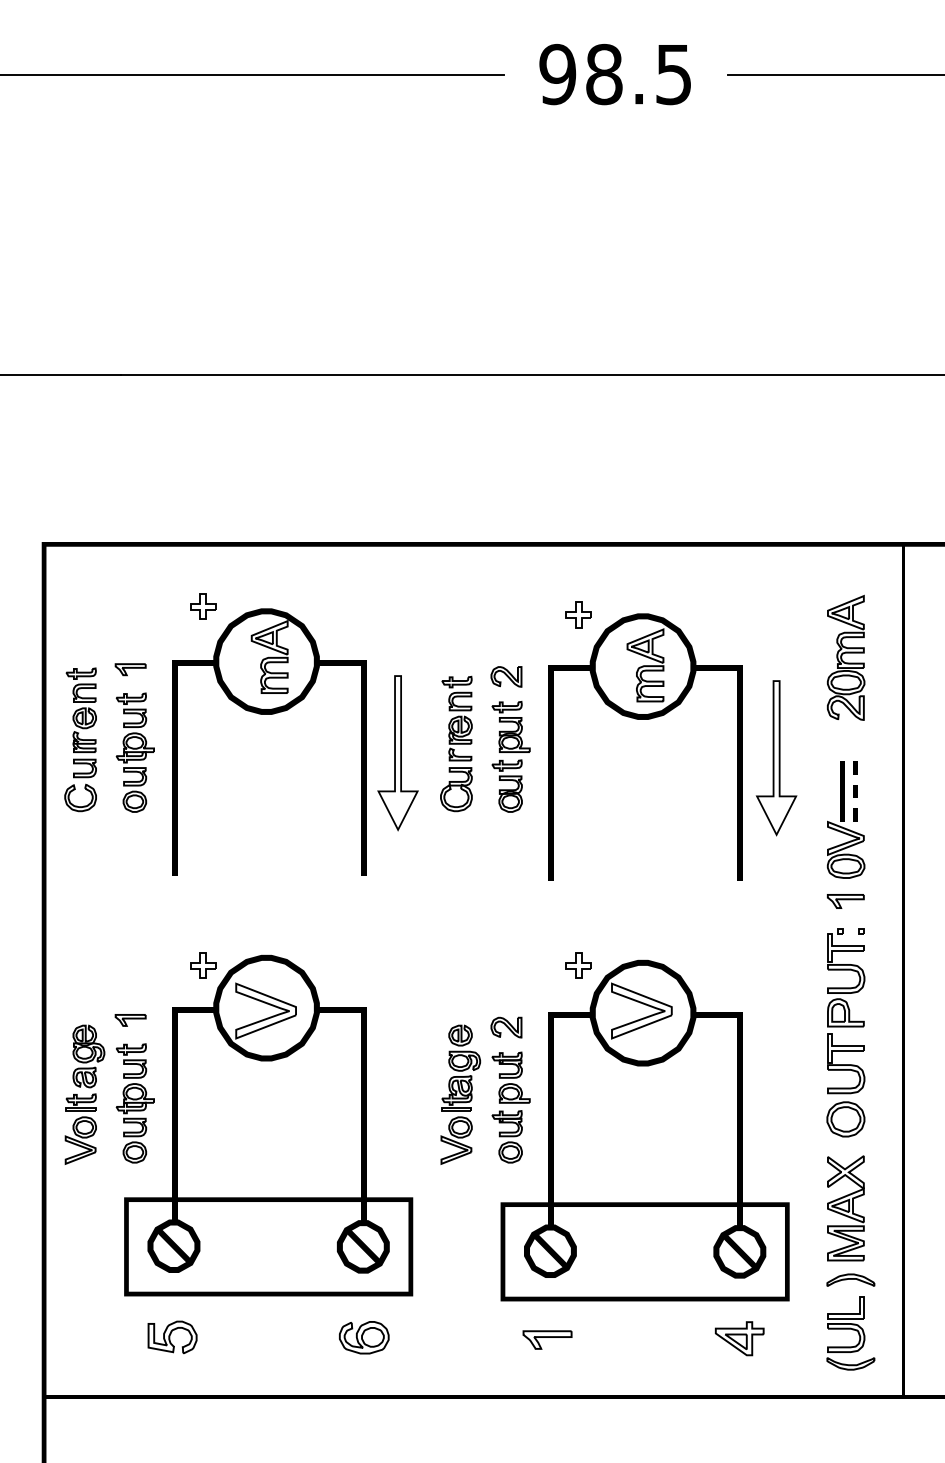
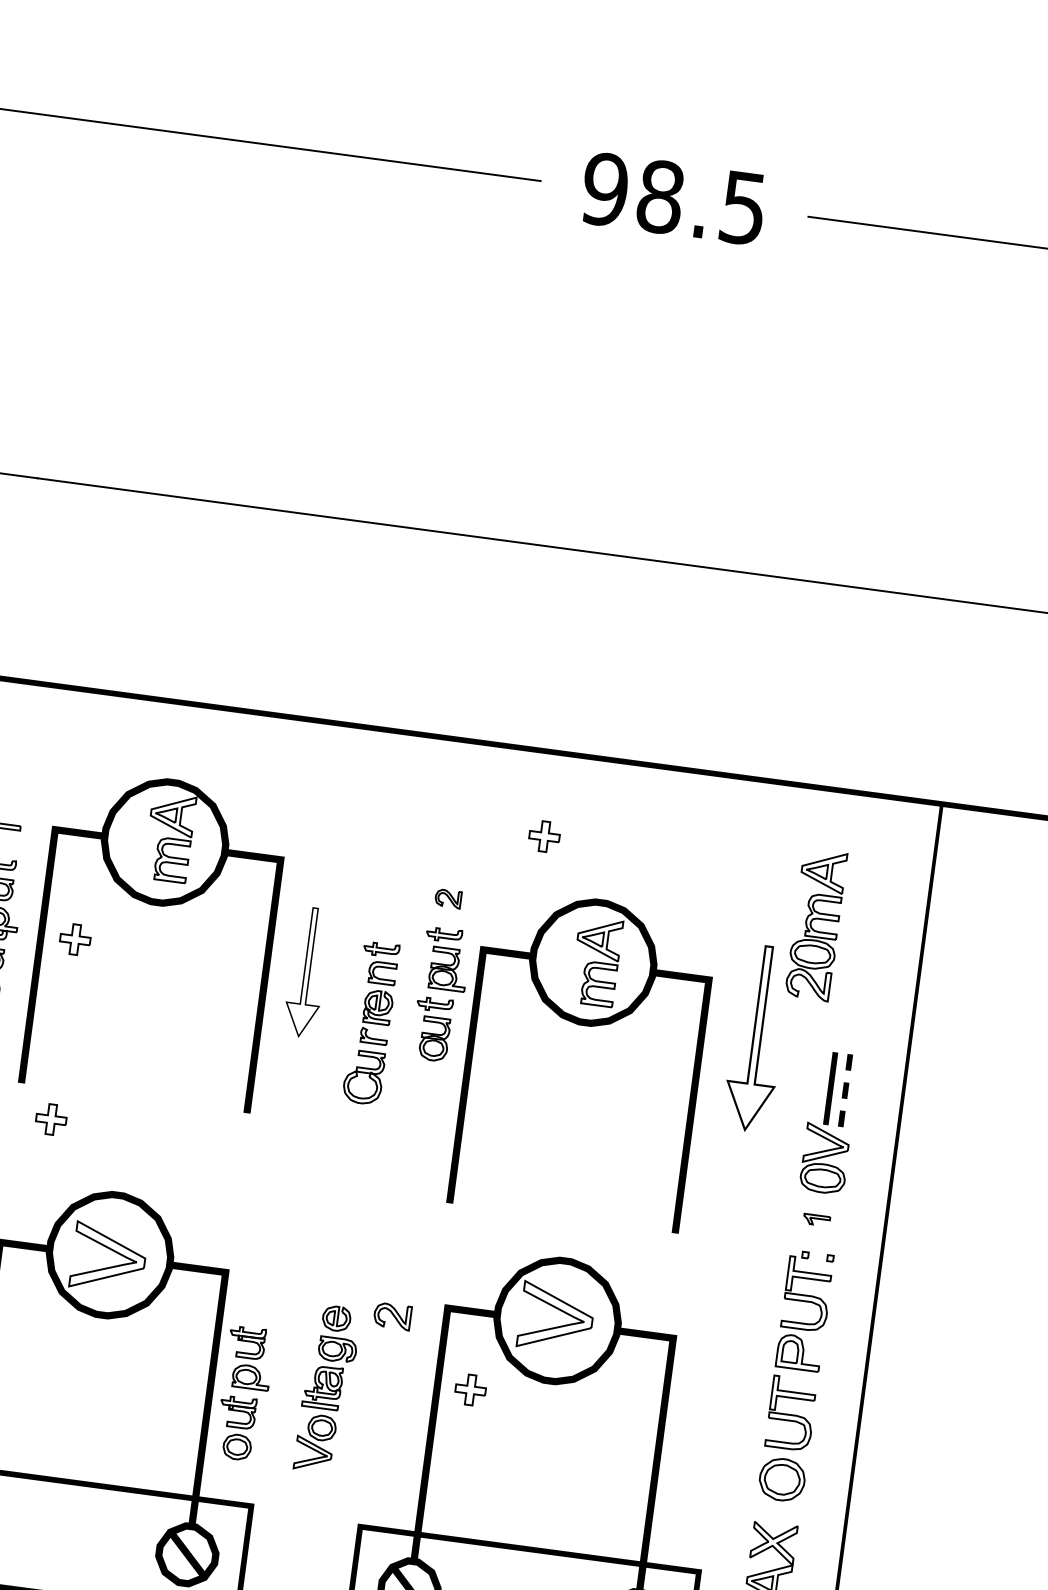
part: (203, 606) -> (75, 939), moved
part: (846, 657) -> (817, 924), moved
part: (506, 676) -> (448, 898), size x0.7
part: (645, 719) -> (587, 1026), moved
part: (456, 743) -> (371, 1022), moved
part: (397, 753) -> (306, 972), size x0.7
part: (845, 901) -> (816, 1220), size x0.6
part: (203, 965) -> (51, 1119), moved
part: (578, 965) -> (470, 1389), moved
part: (510, 1107) -> (244, 1393), moved

